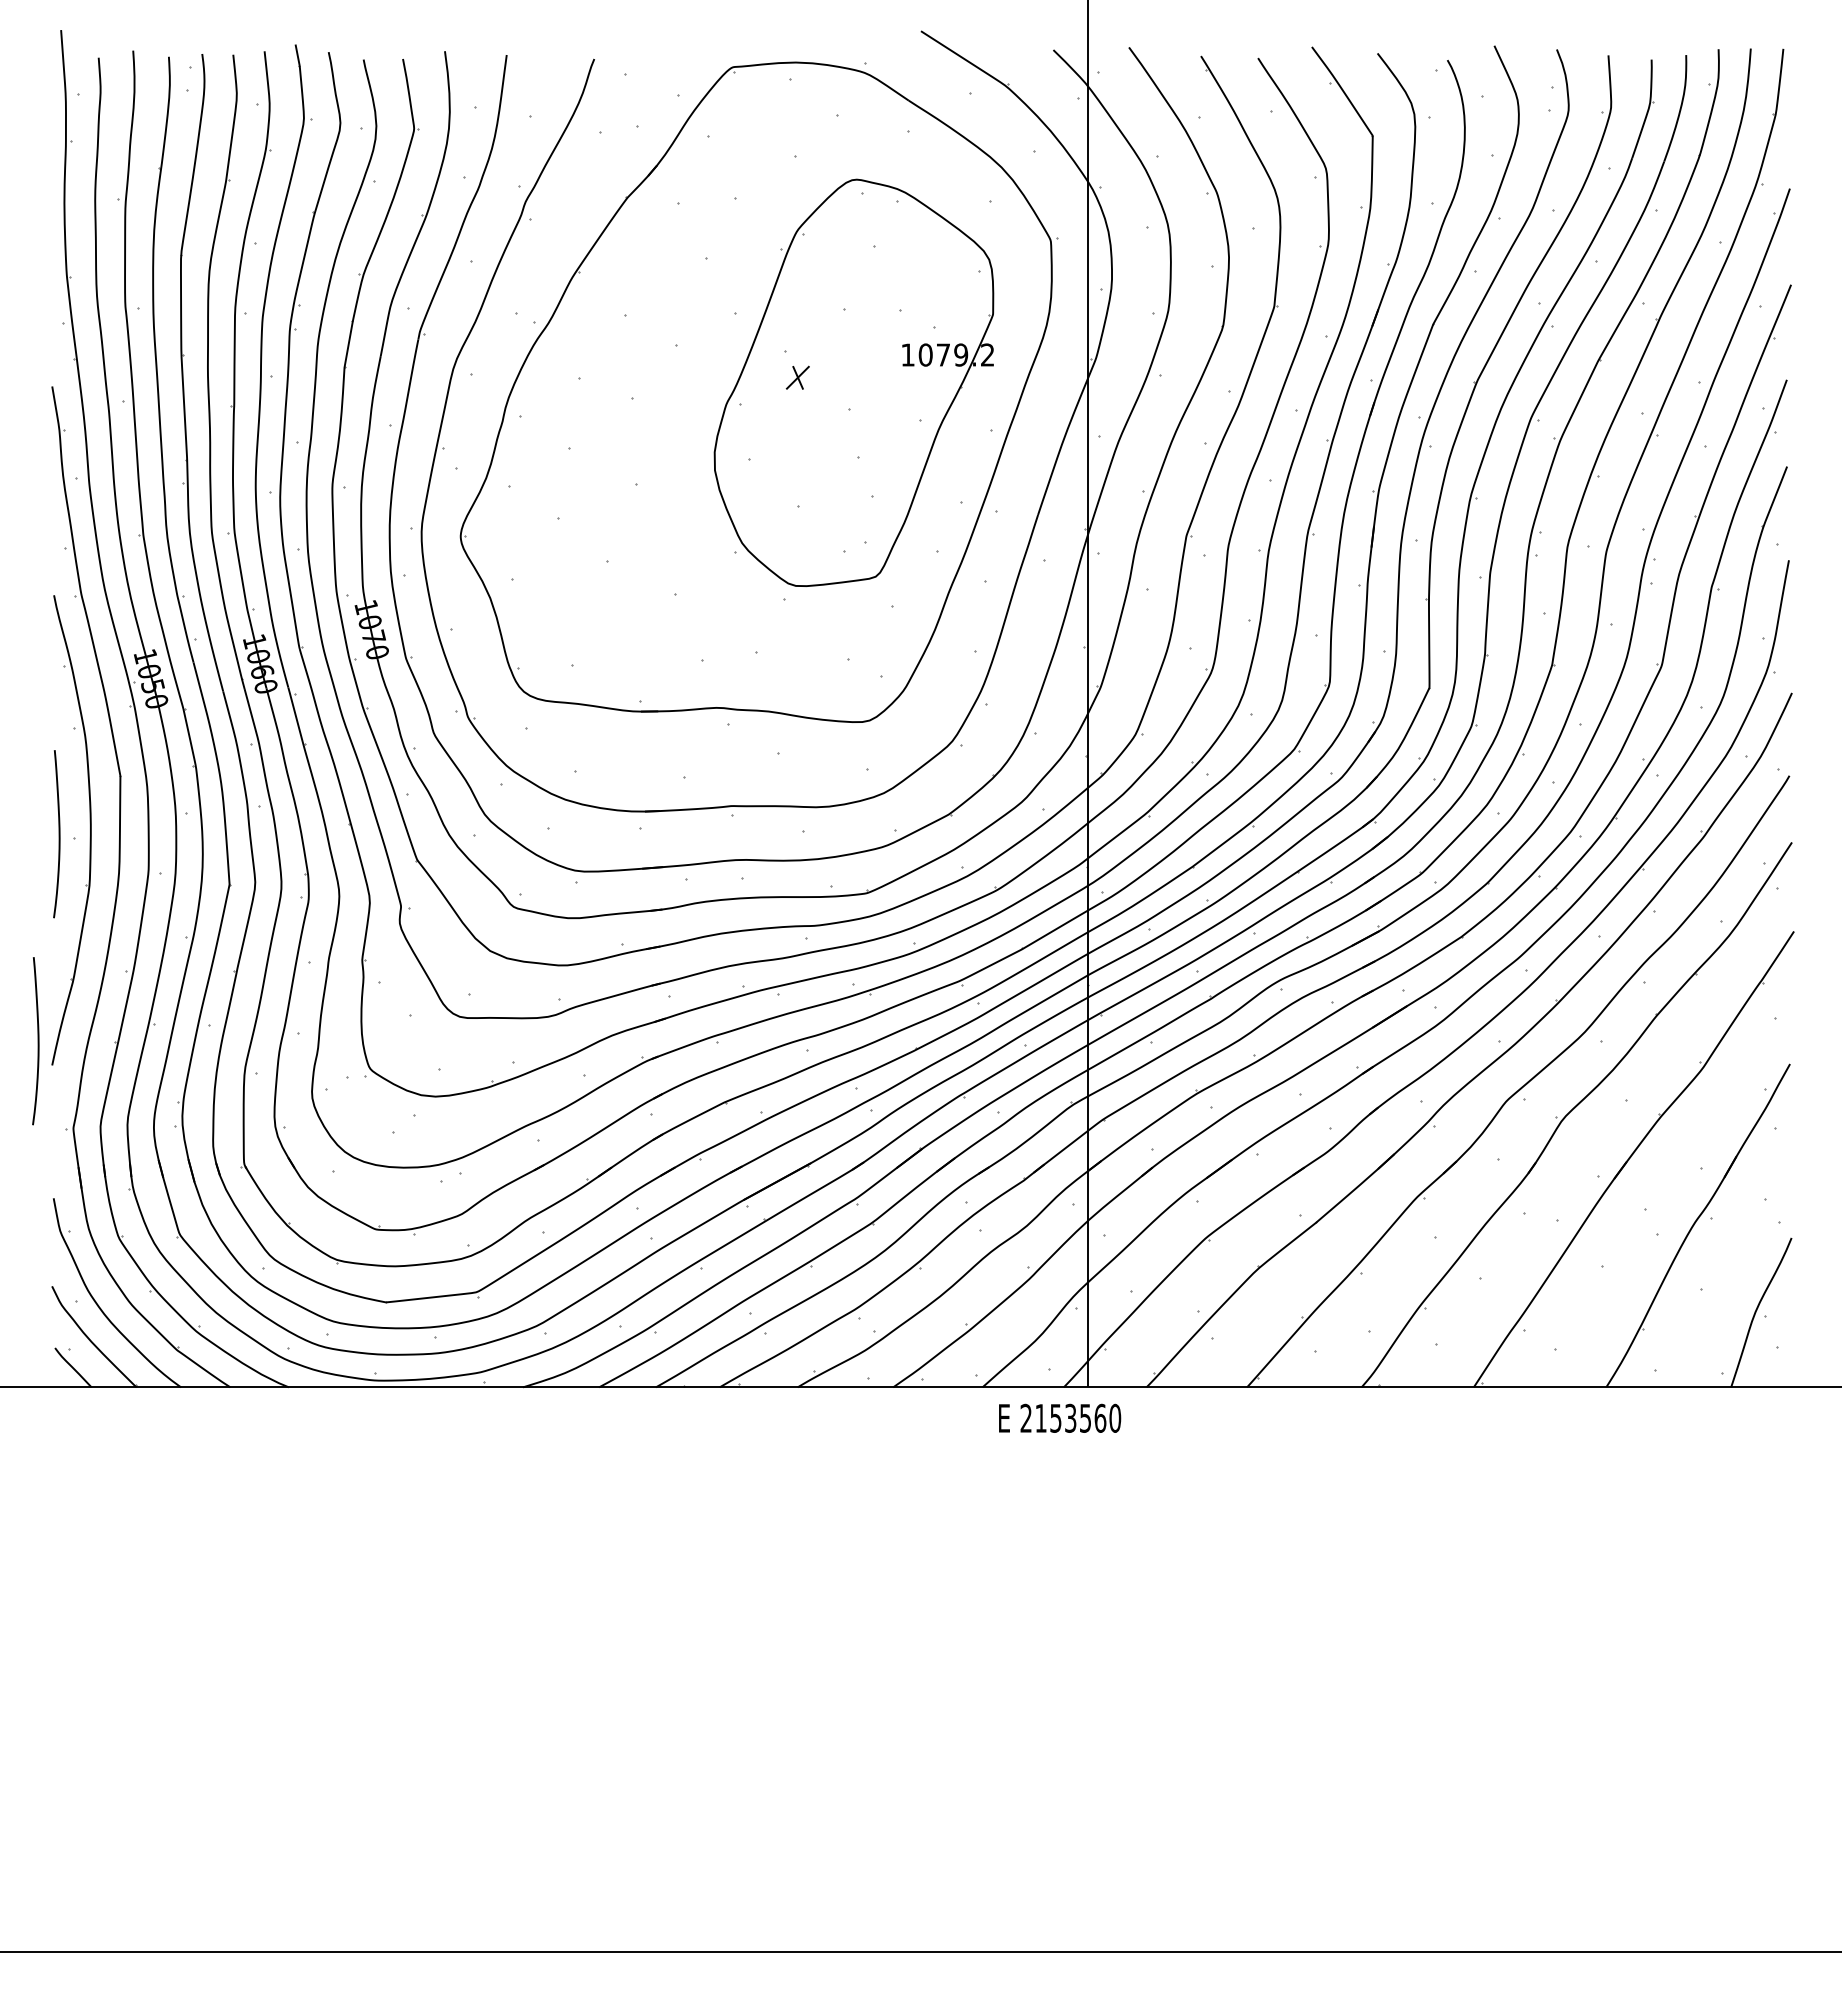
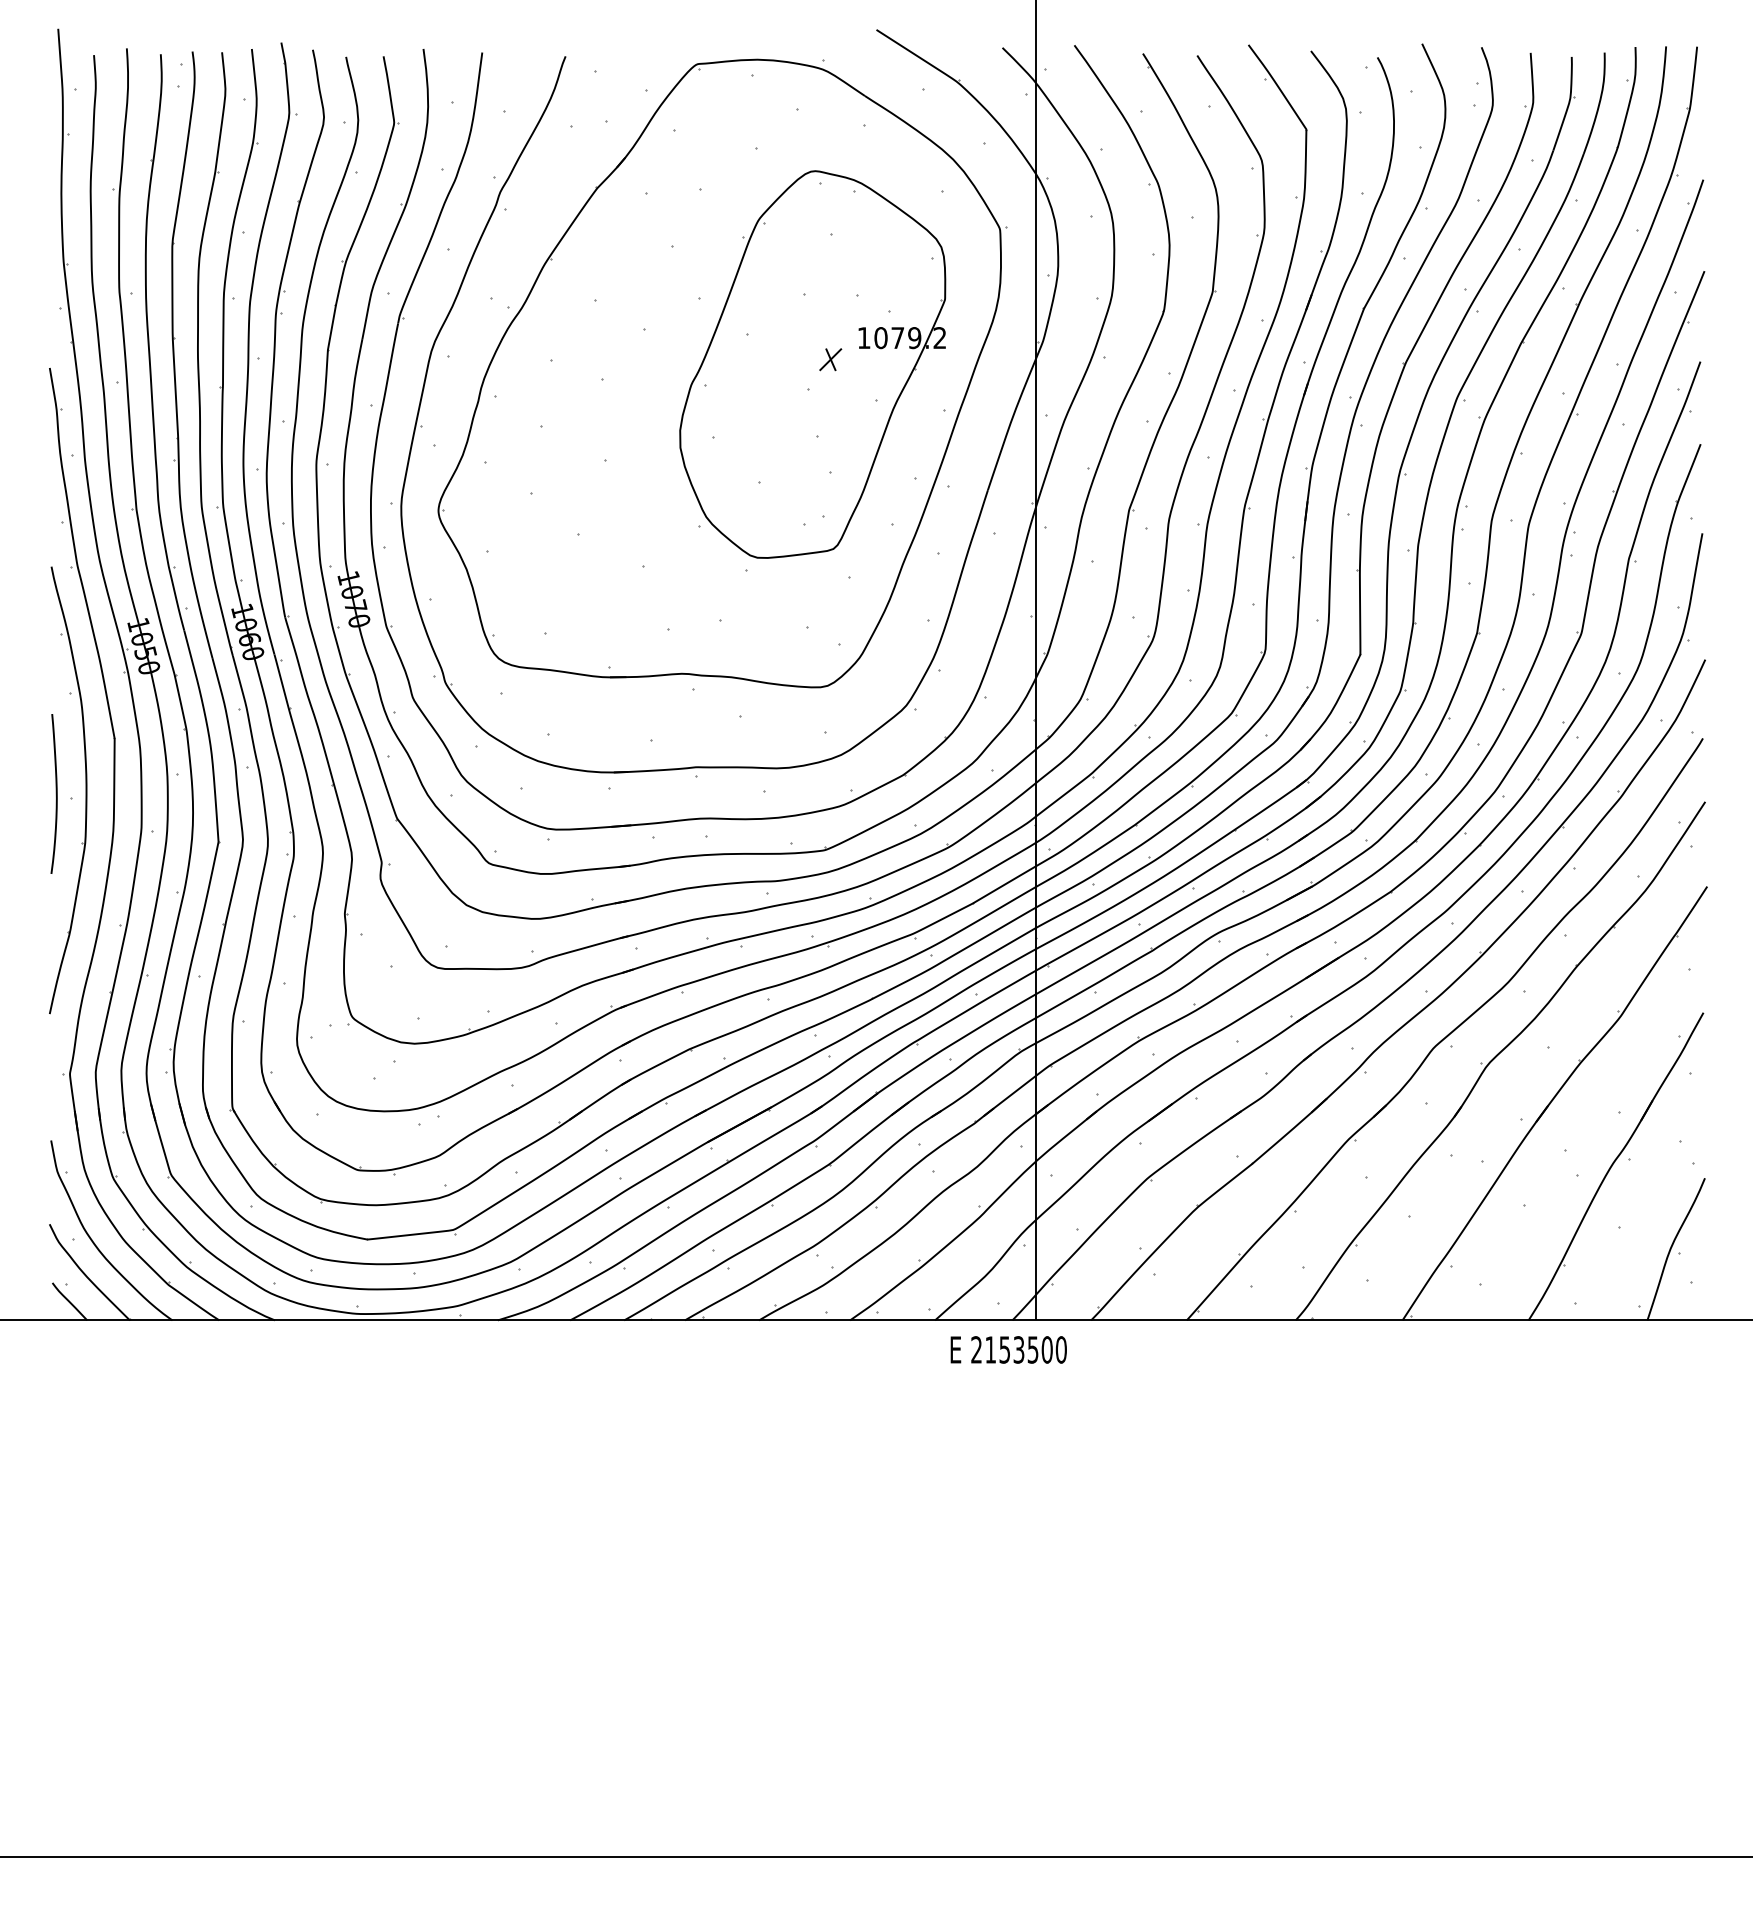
part: (797, 377) -> (830, 359), moved
curve: (37, 1041) -> (35, 991), removed
text: (1100, 1417) -> (1047, 1349), 2153560 -> 2153500

